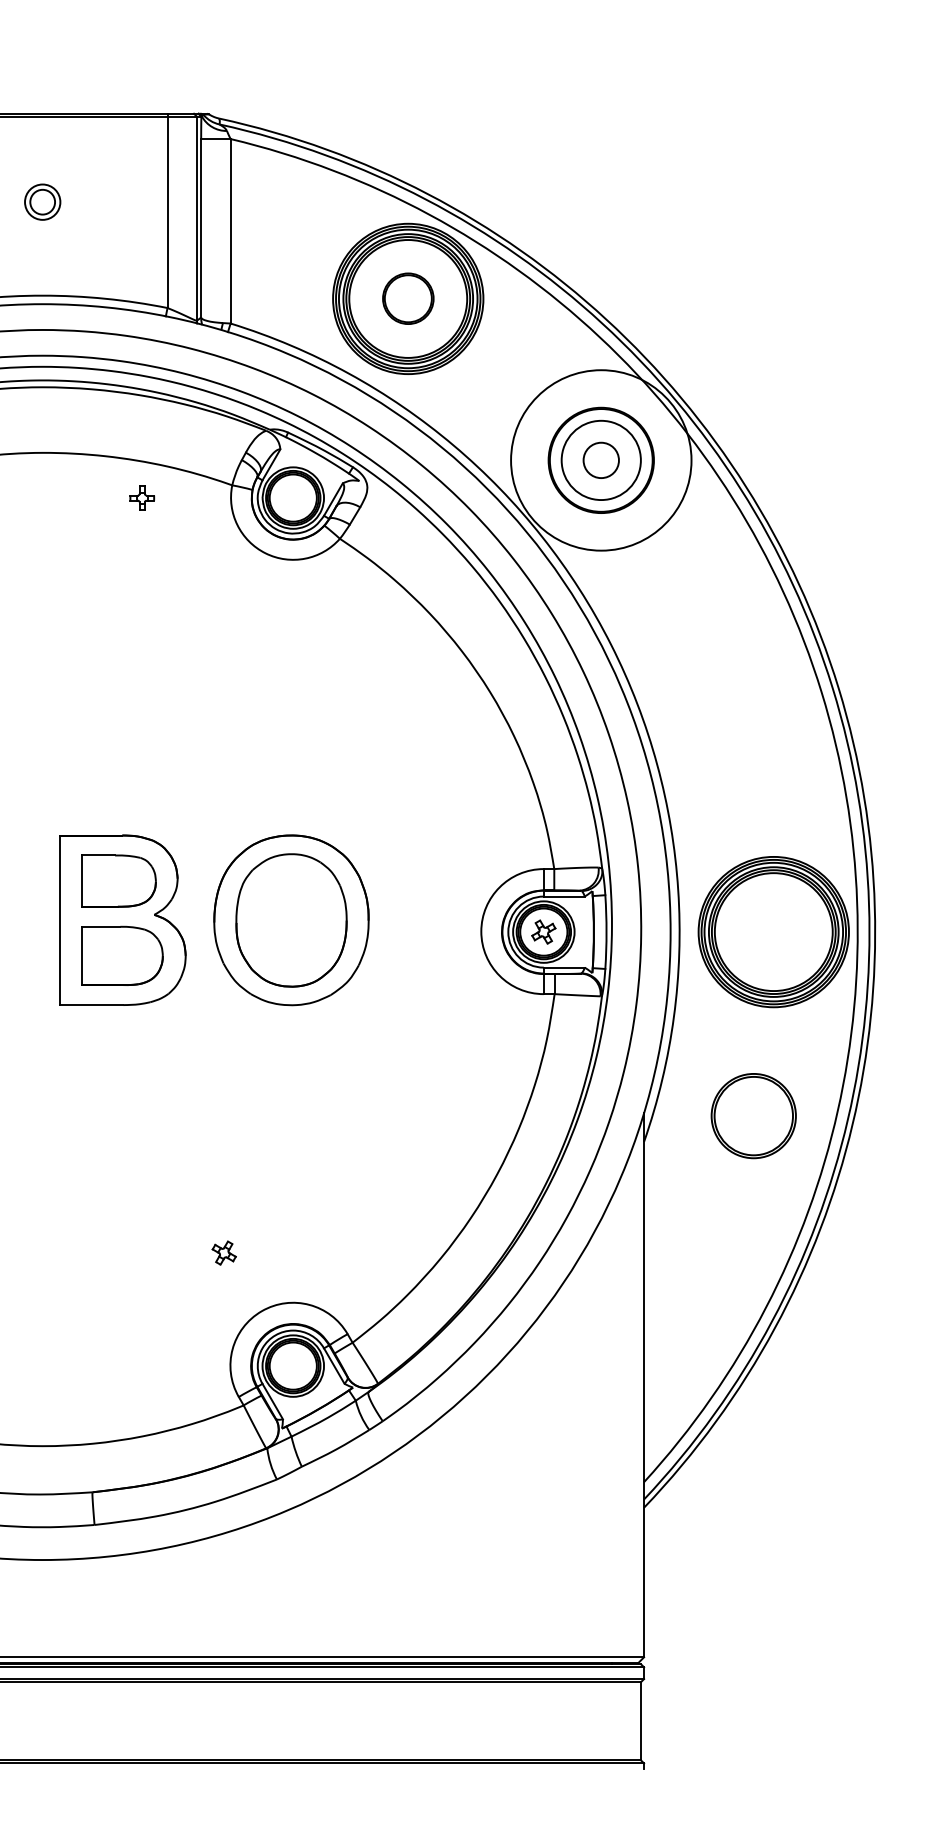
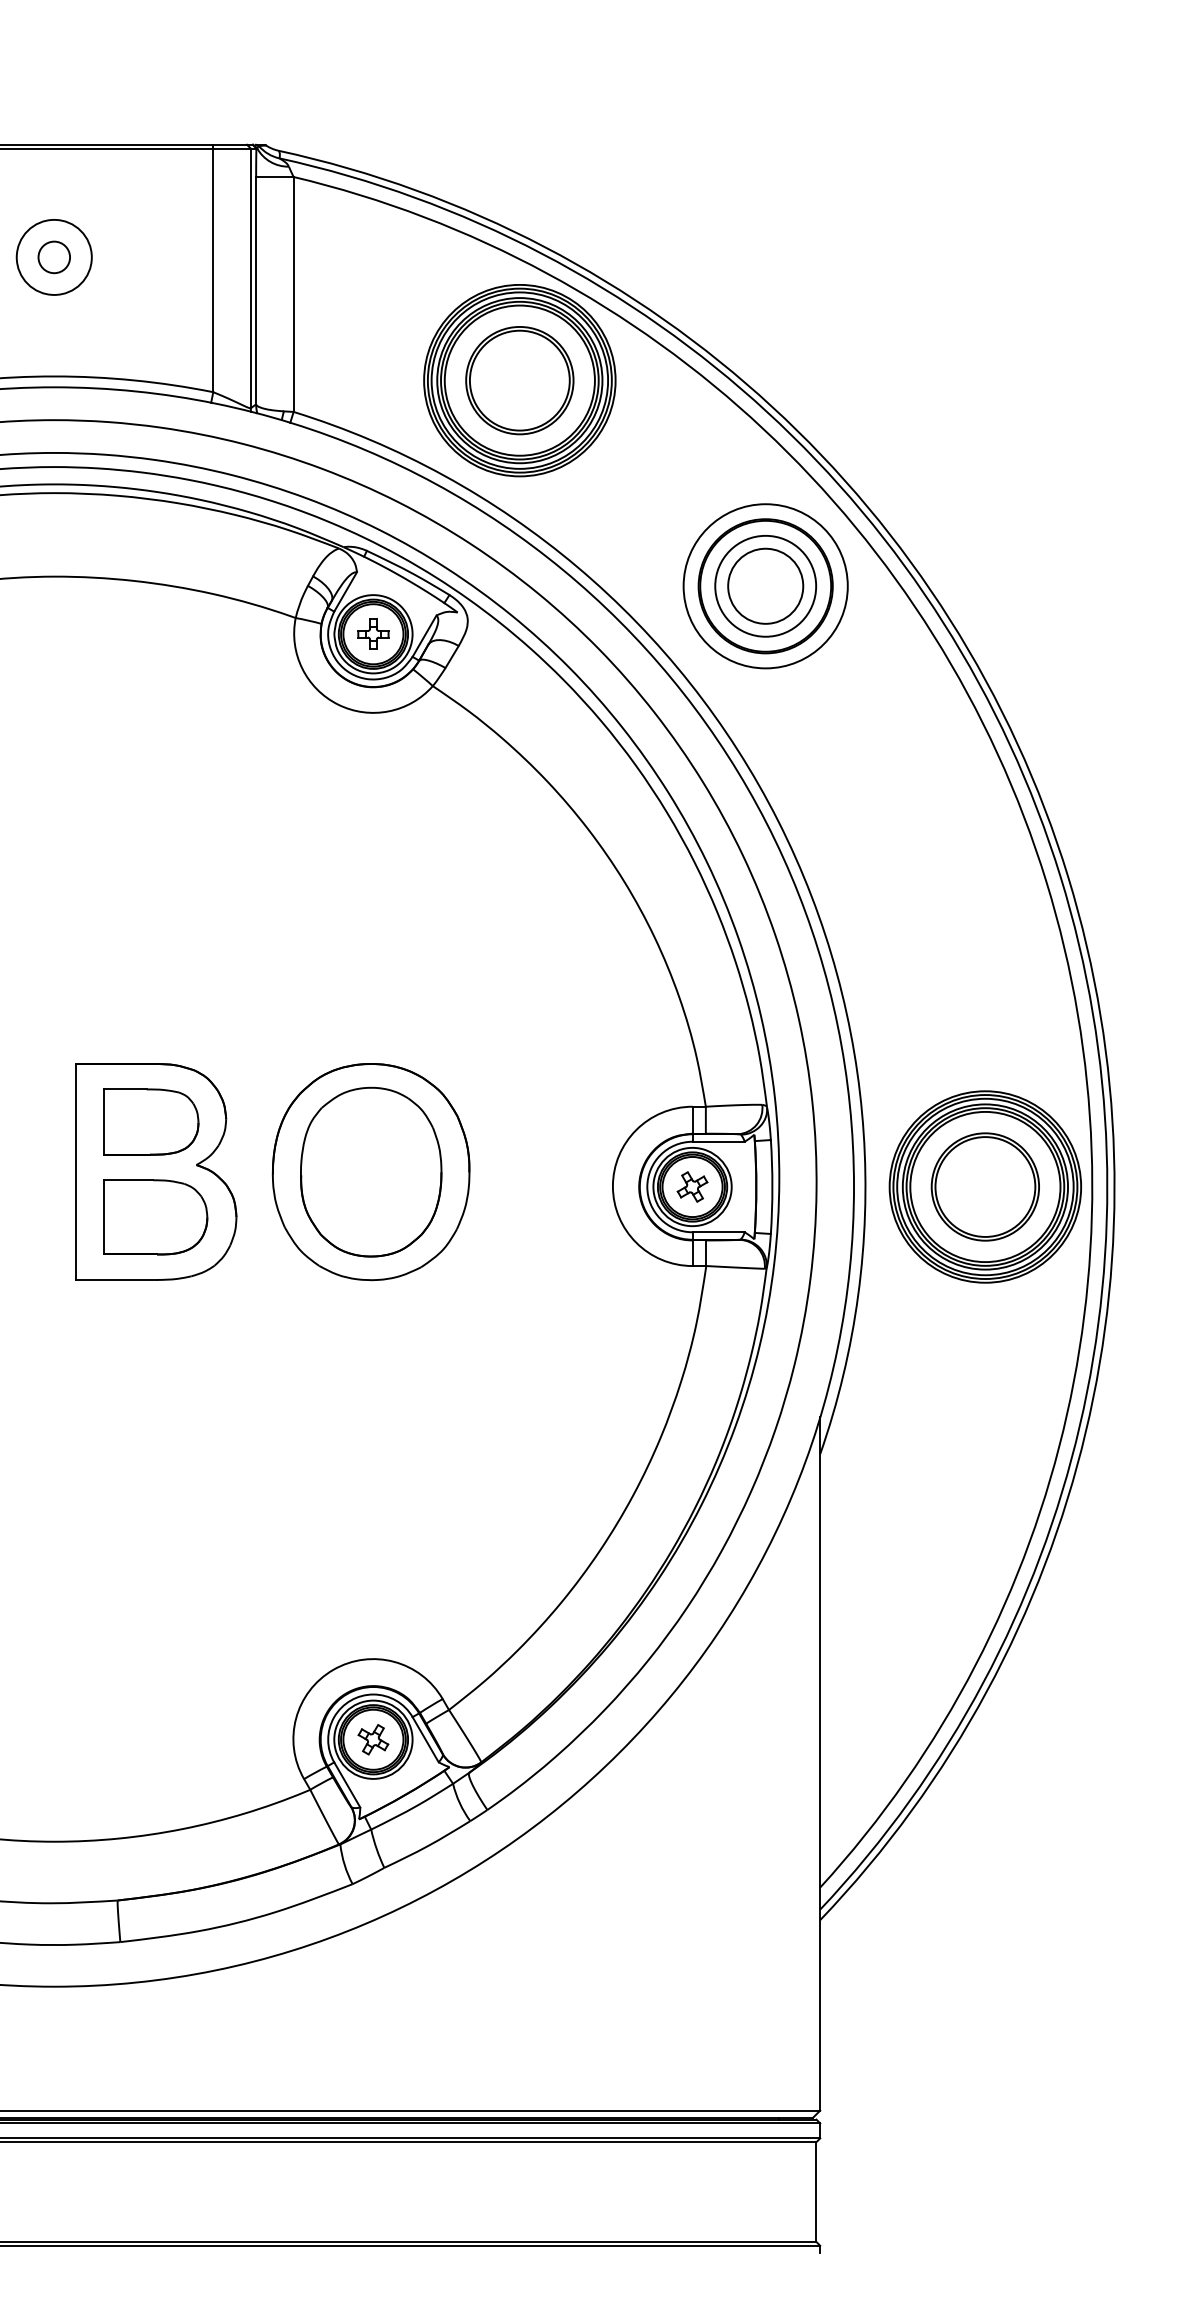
circle: (42, 201) -> (54, 256), size x1.67
part: (408, 298) -> (520, 380), size x1.67
circle: (600, 459) -> (764, 585), size x0.71
circle: (600, 459) -> (764, 585), size x1.67
part: (142, 497) -> (373, 633), moved
part: (753, 1116) -> (985, 1187), moved
part: (223, 1252) -> (372, 1738), moved

